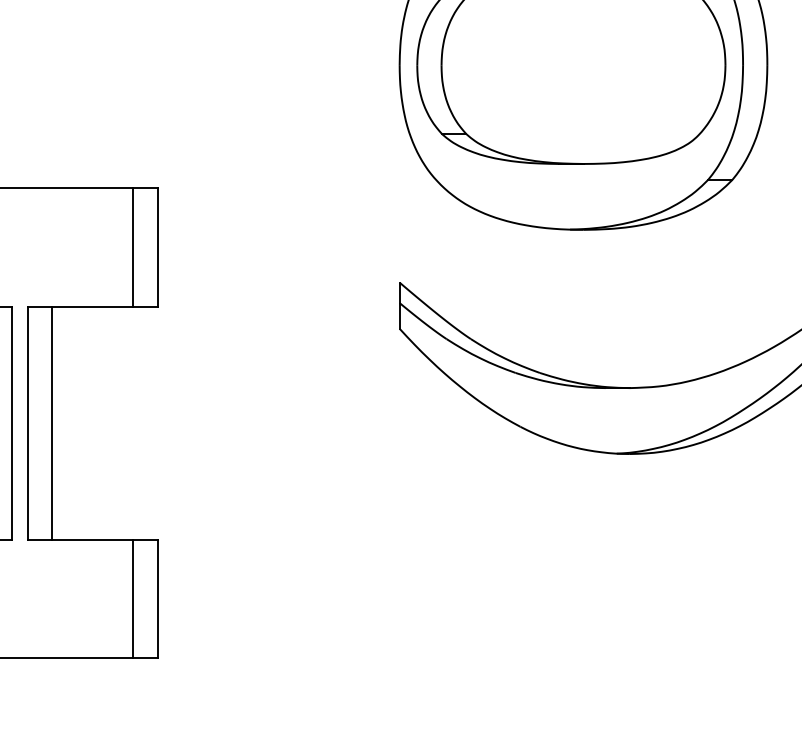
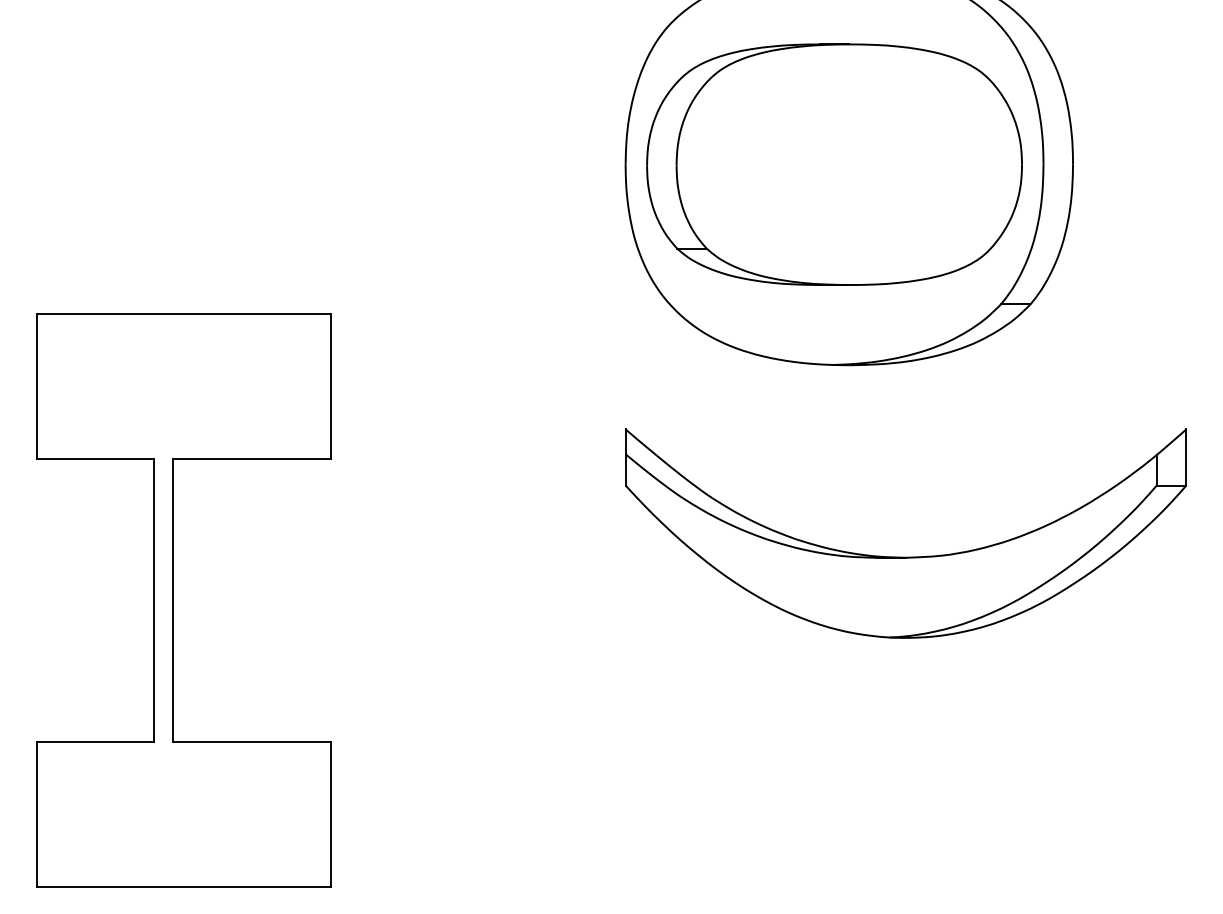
line: (133, 247) -> (301, 386), removed
line: (51, 423) -> (202, 600), removed
line: (133, 599) -> (301, 814), removed

